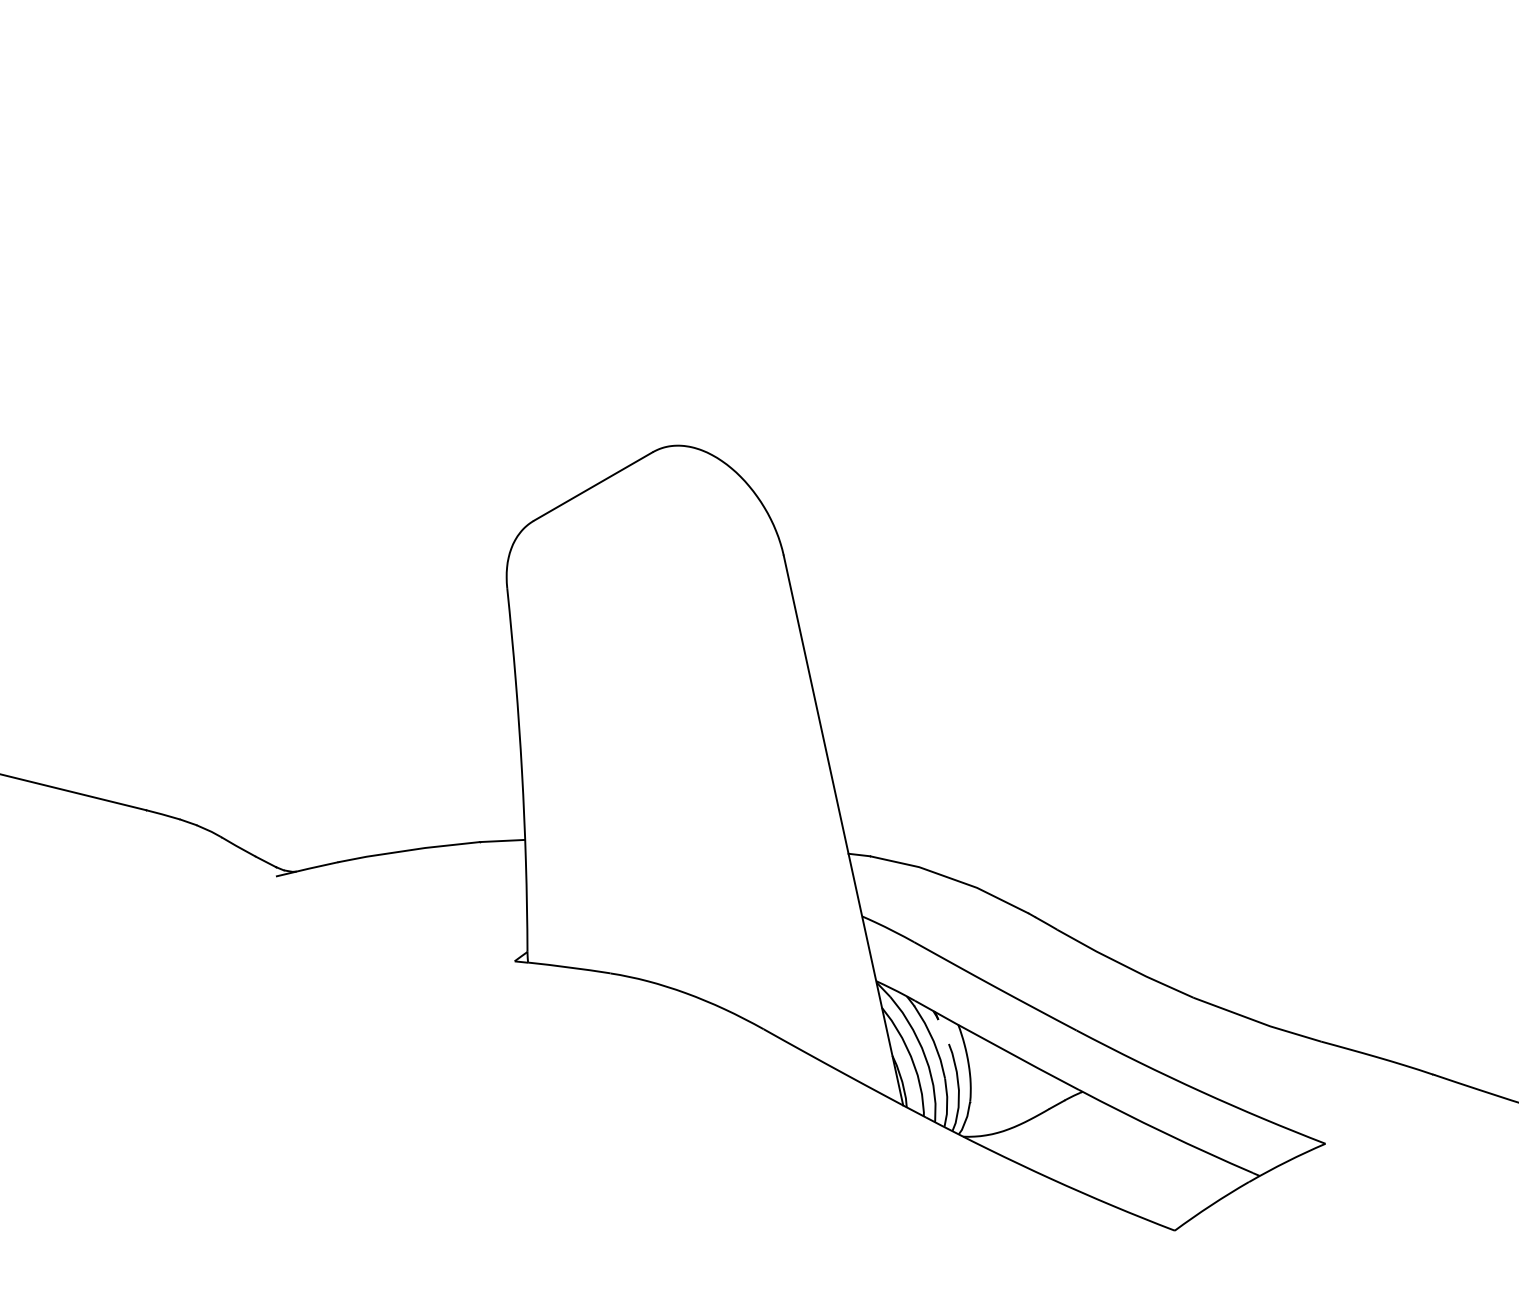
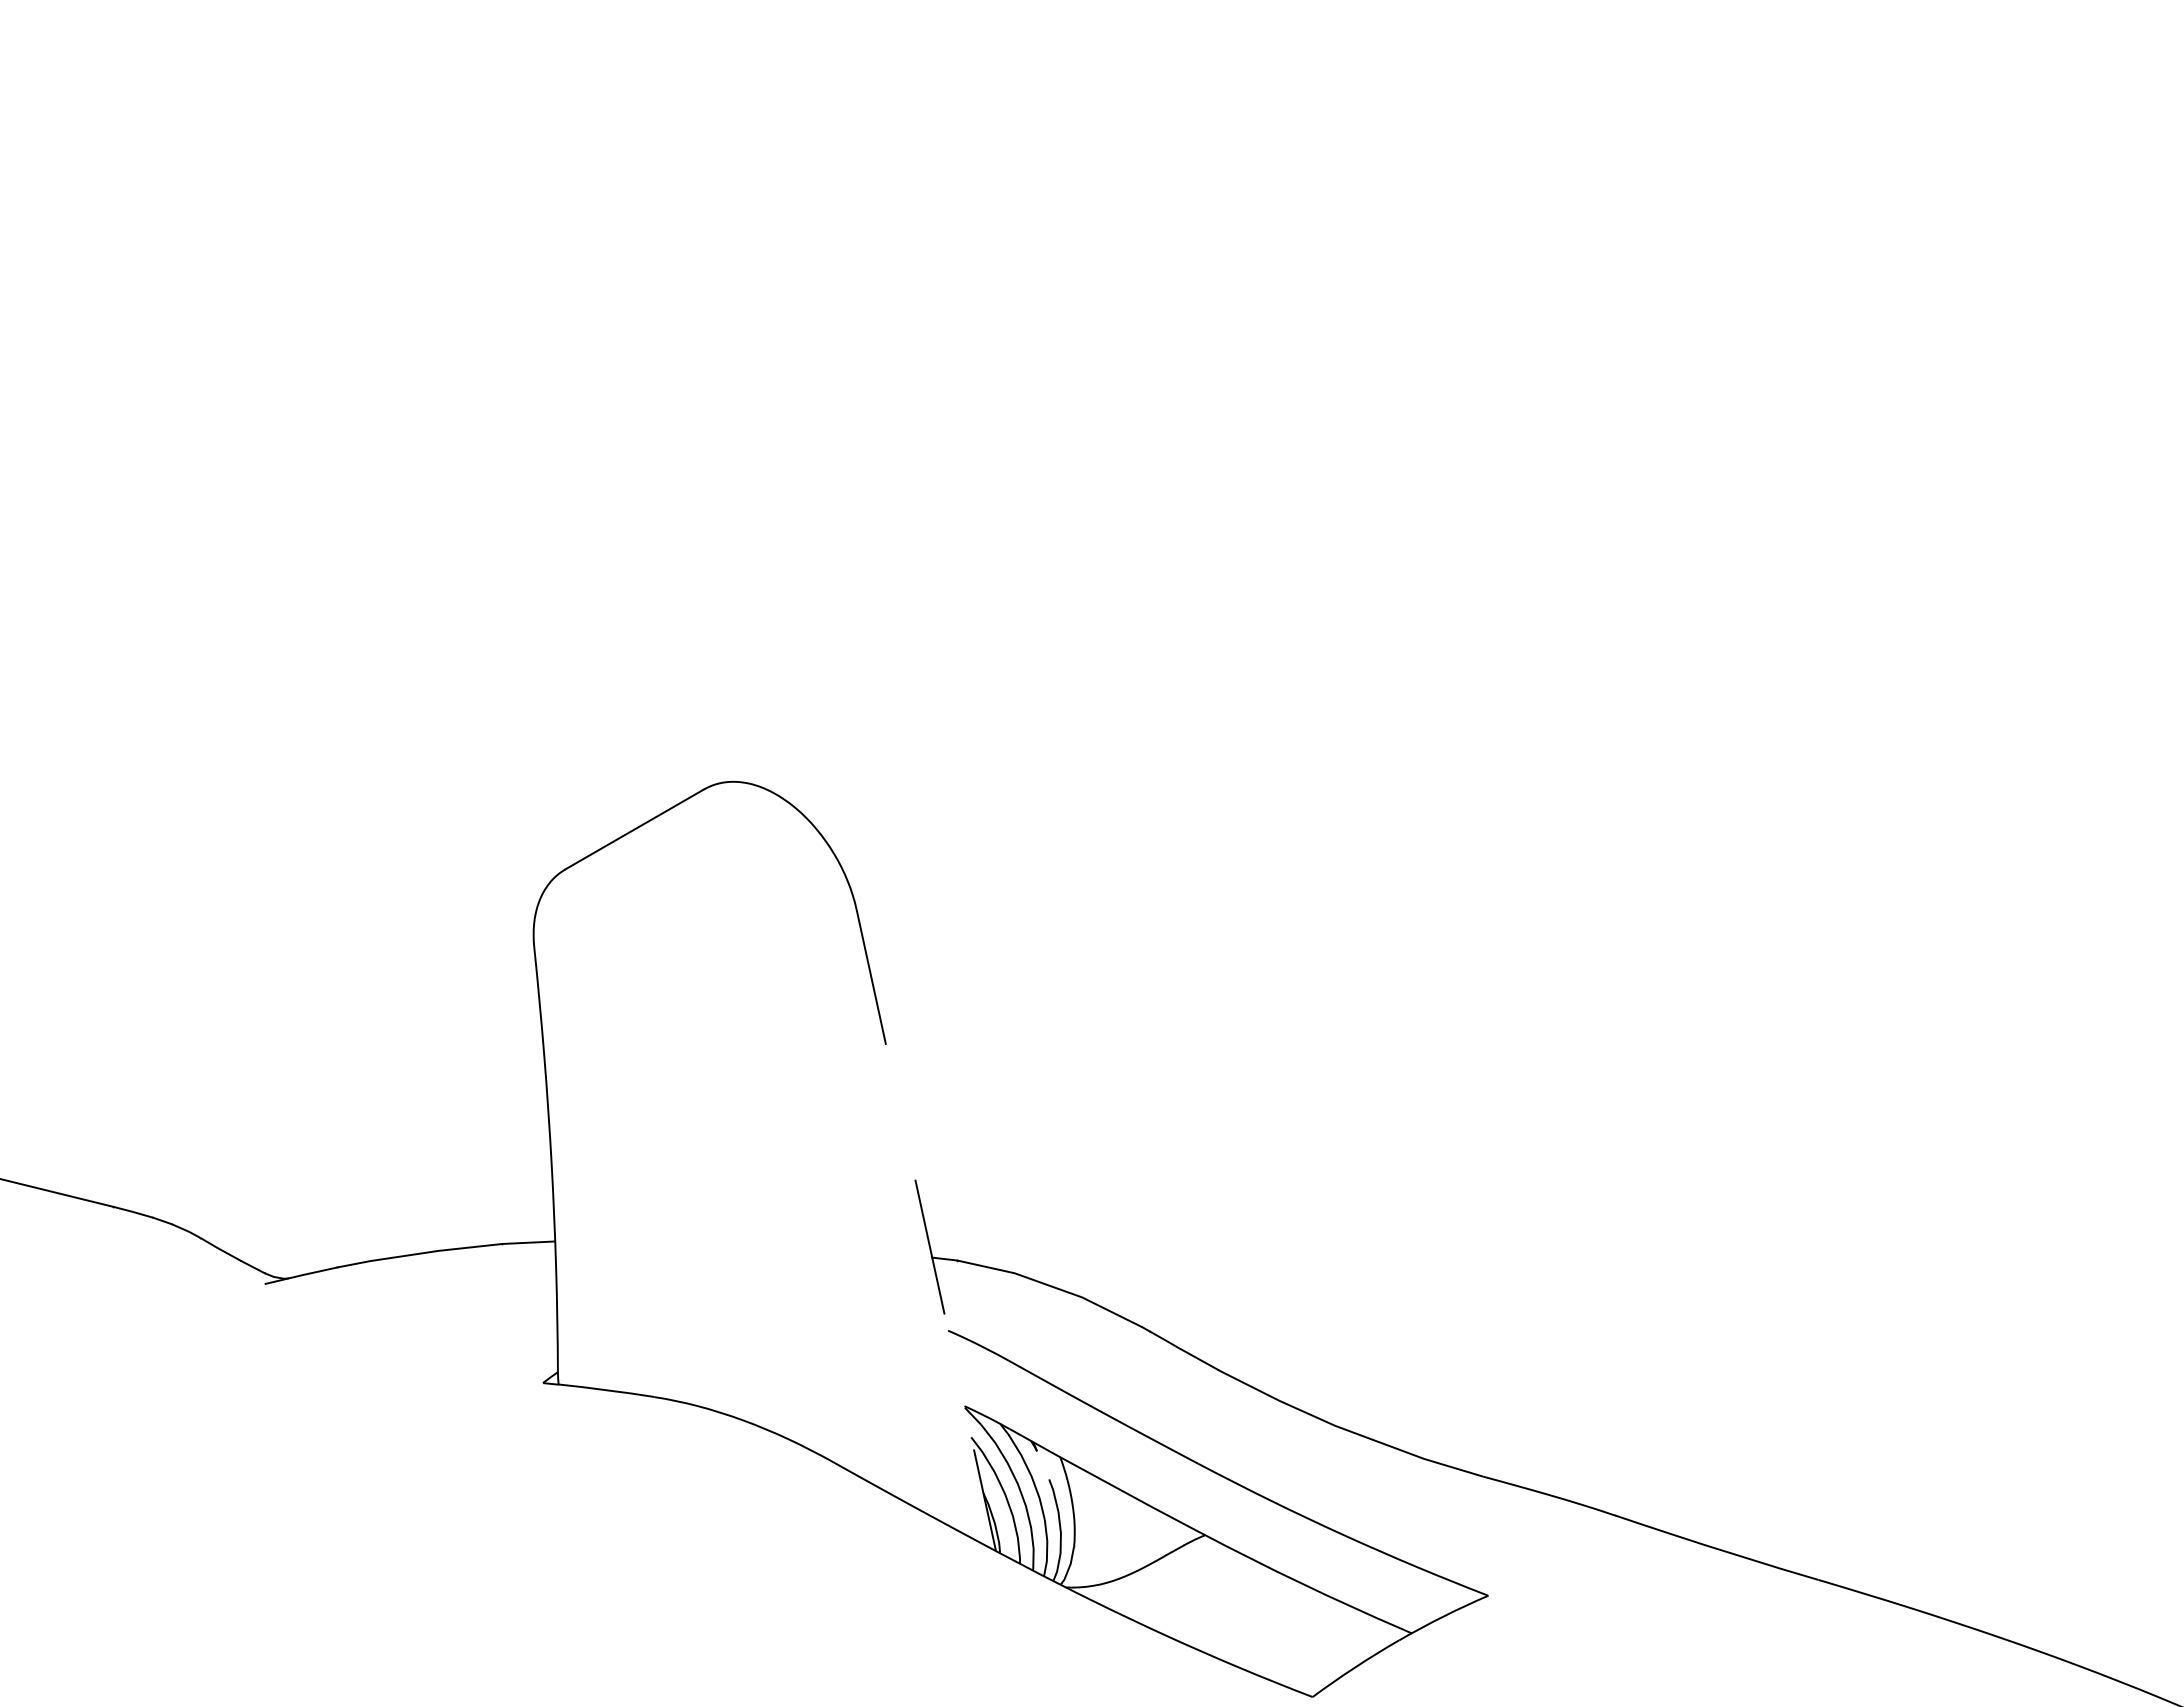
line: (843, 830) -> (926, 1230), solid -> dashed

